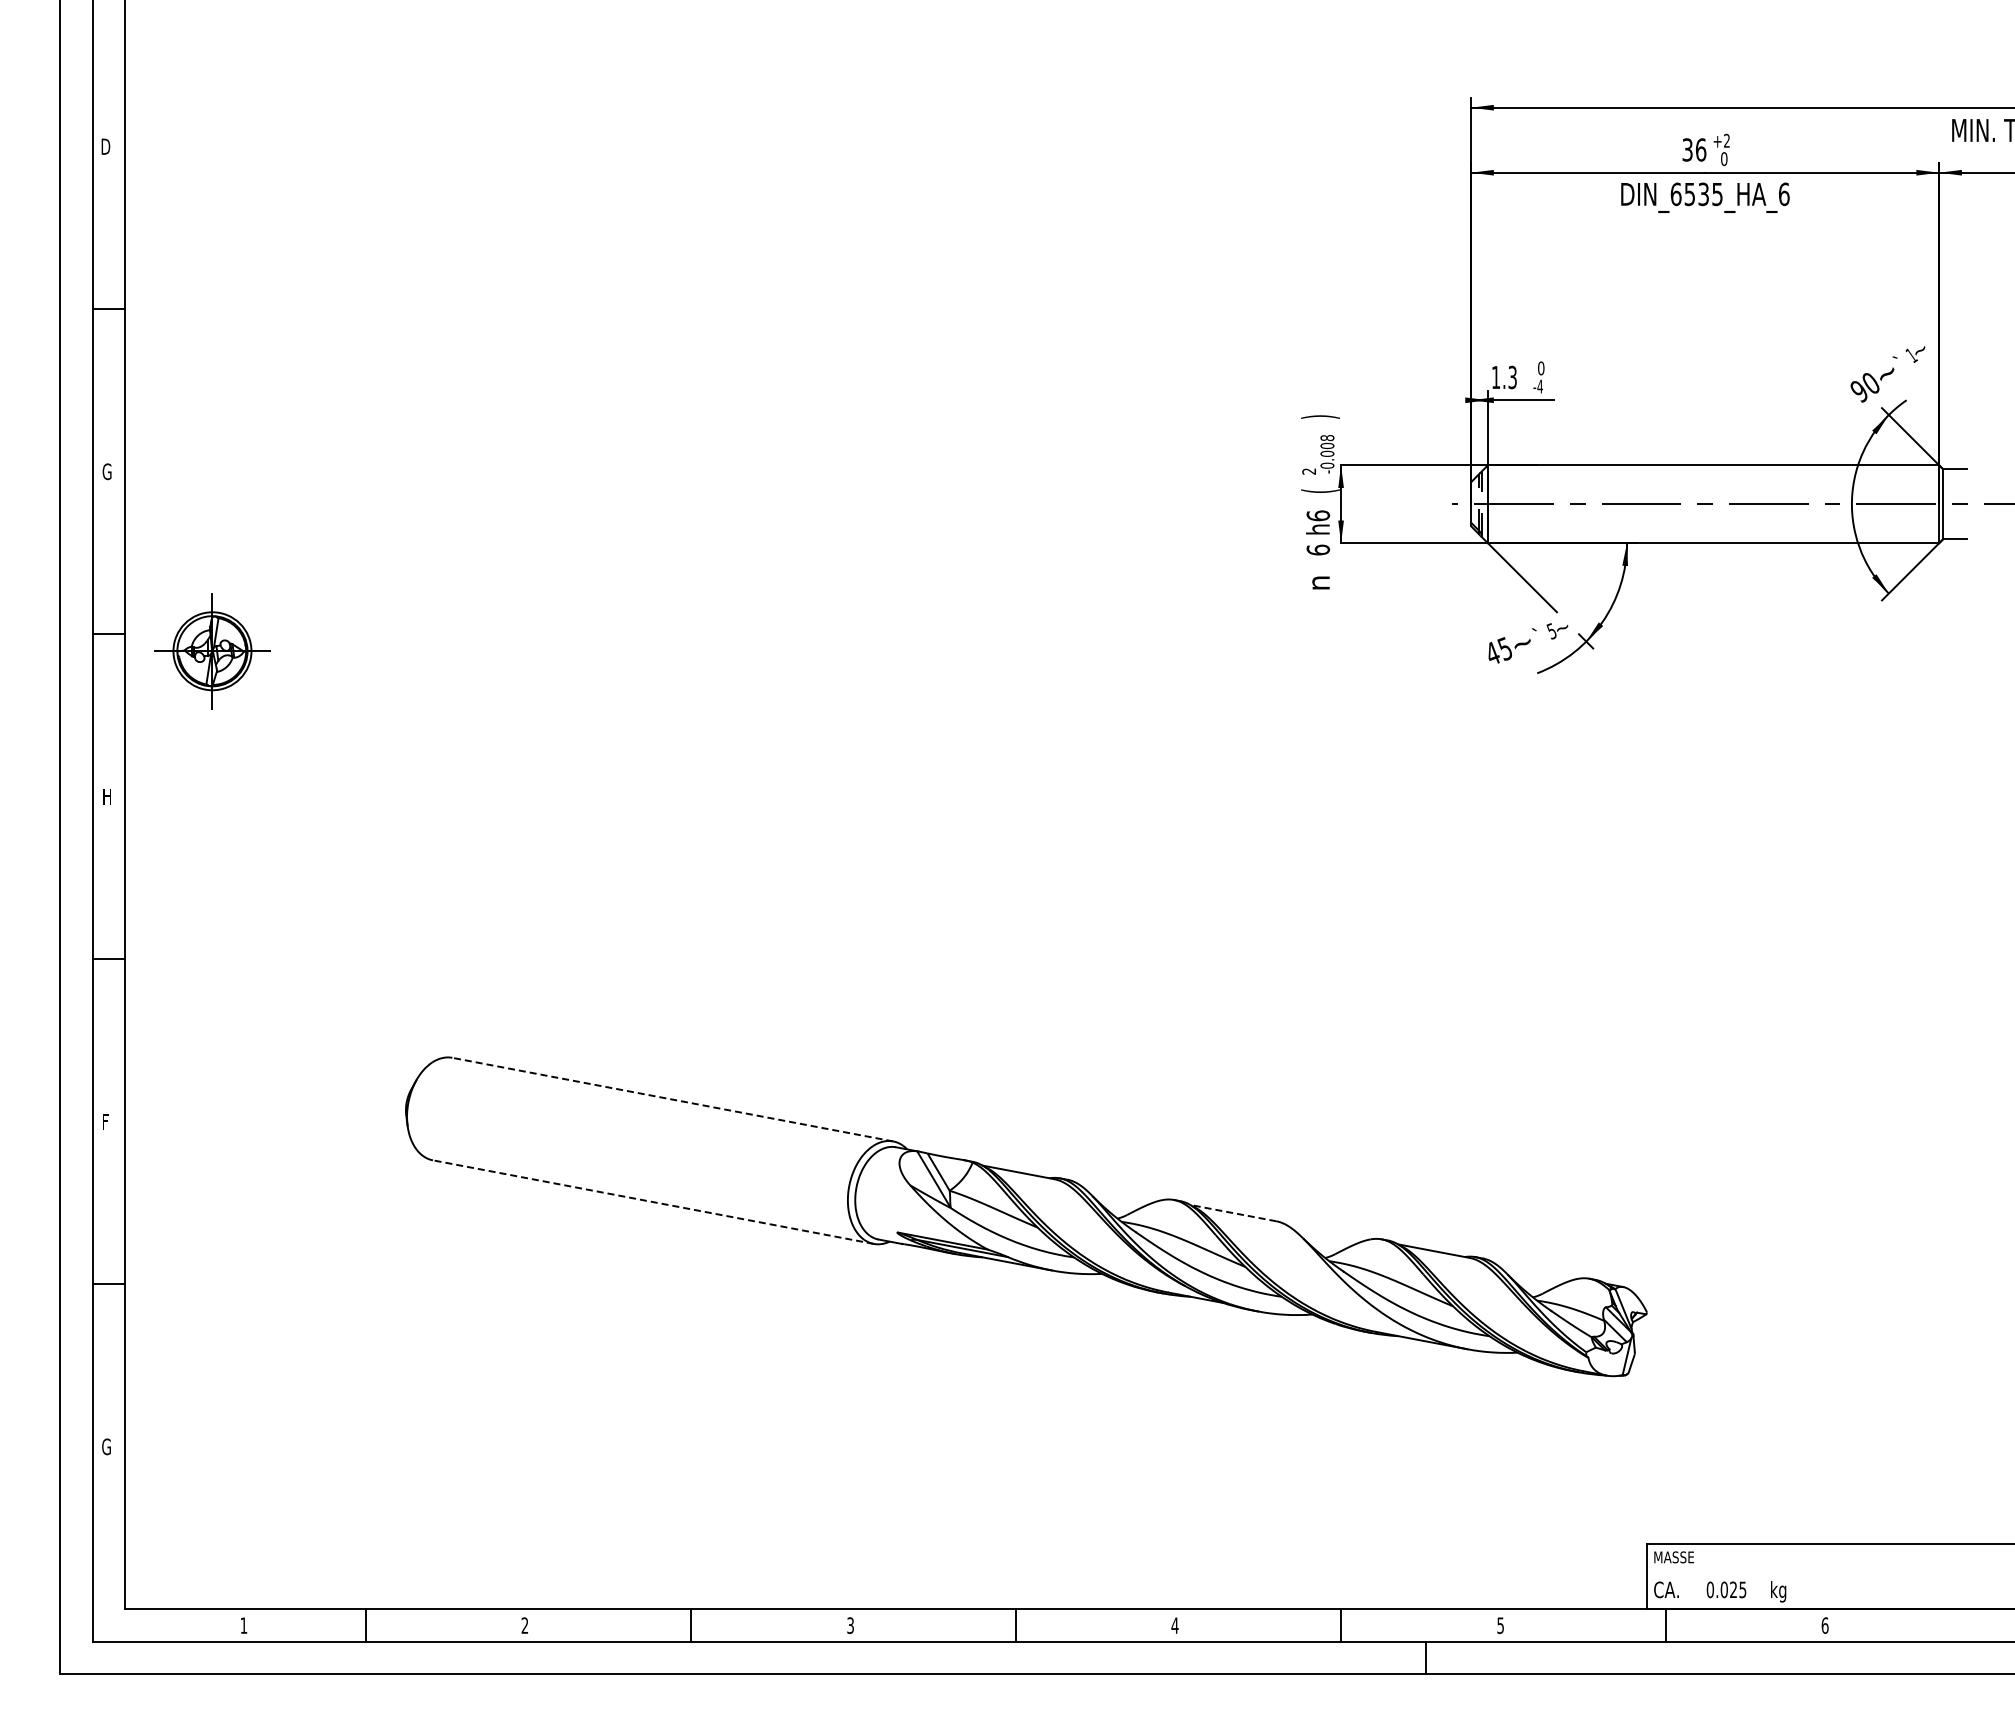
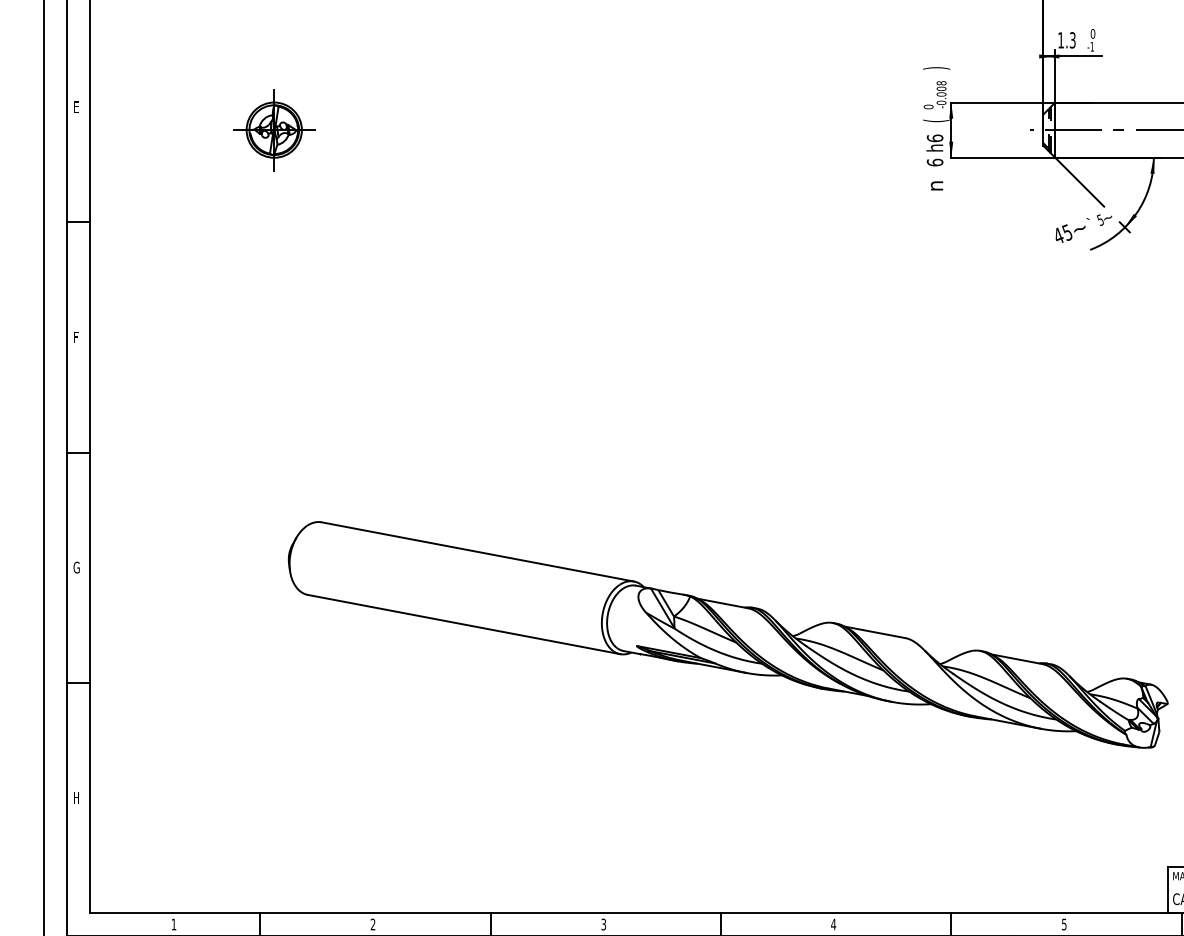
text: (1539, 386) -> (1091, 46), -4 -> -1
text: (106, 471) -> (76, 106), G -> E
text: (1309, 471) -> (928, 106), 2 -> 0
part: (212, 651) -> (274, 130), moved
text: (107, 796) -> (77, 337), H -> F
line: (672, 1099) -> (477, 551), dashed -> solid
text: (106, 1121) -> (76, 567), F -> G
line: (652, 1202) -> (463, 624), dashed -> solid
line: (1233, 1213) -> (875, 632), dashed -> solid
text: (106, 1446) -> (76, 797), G -> H

